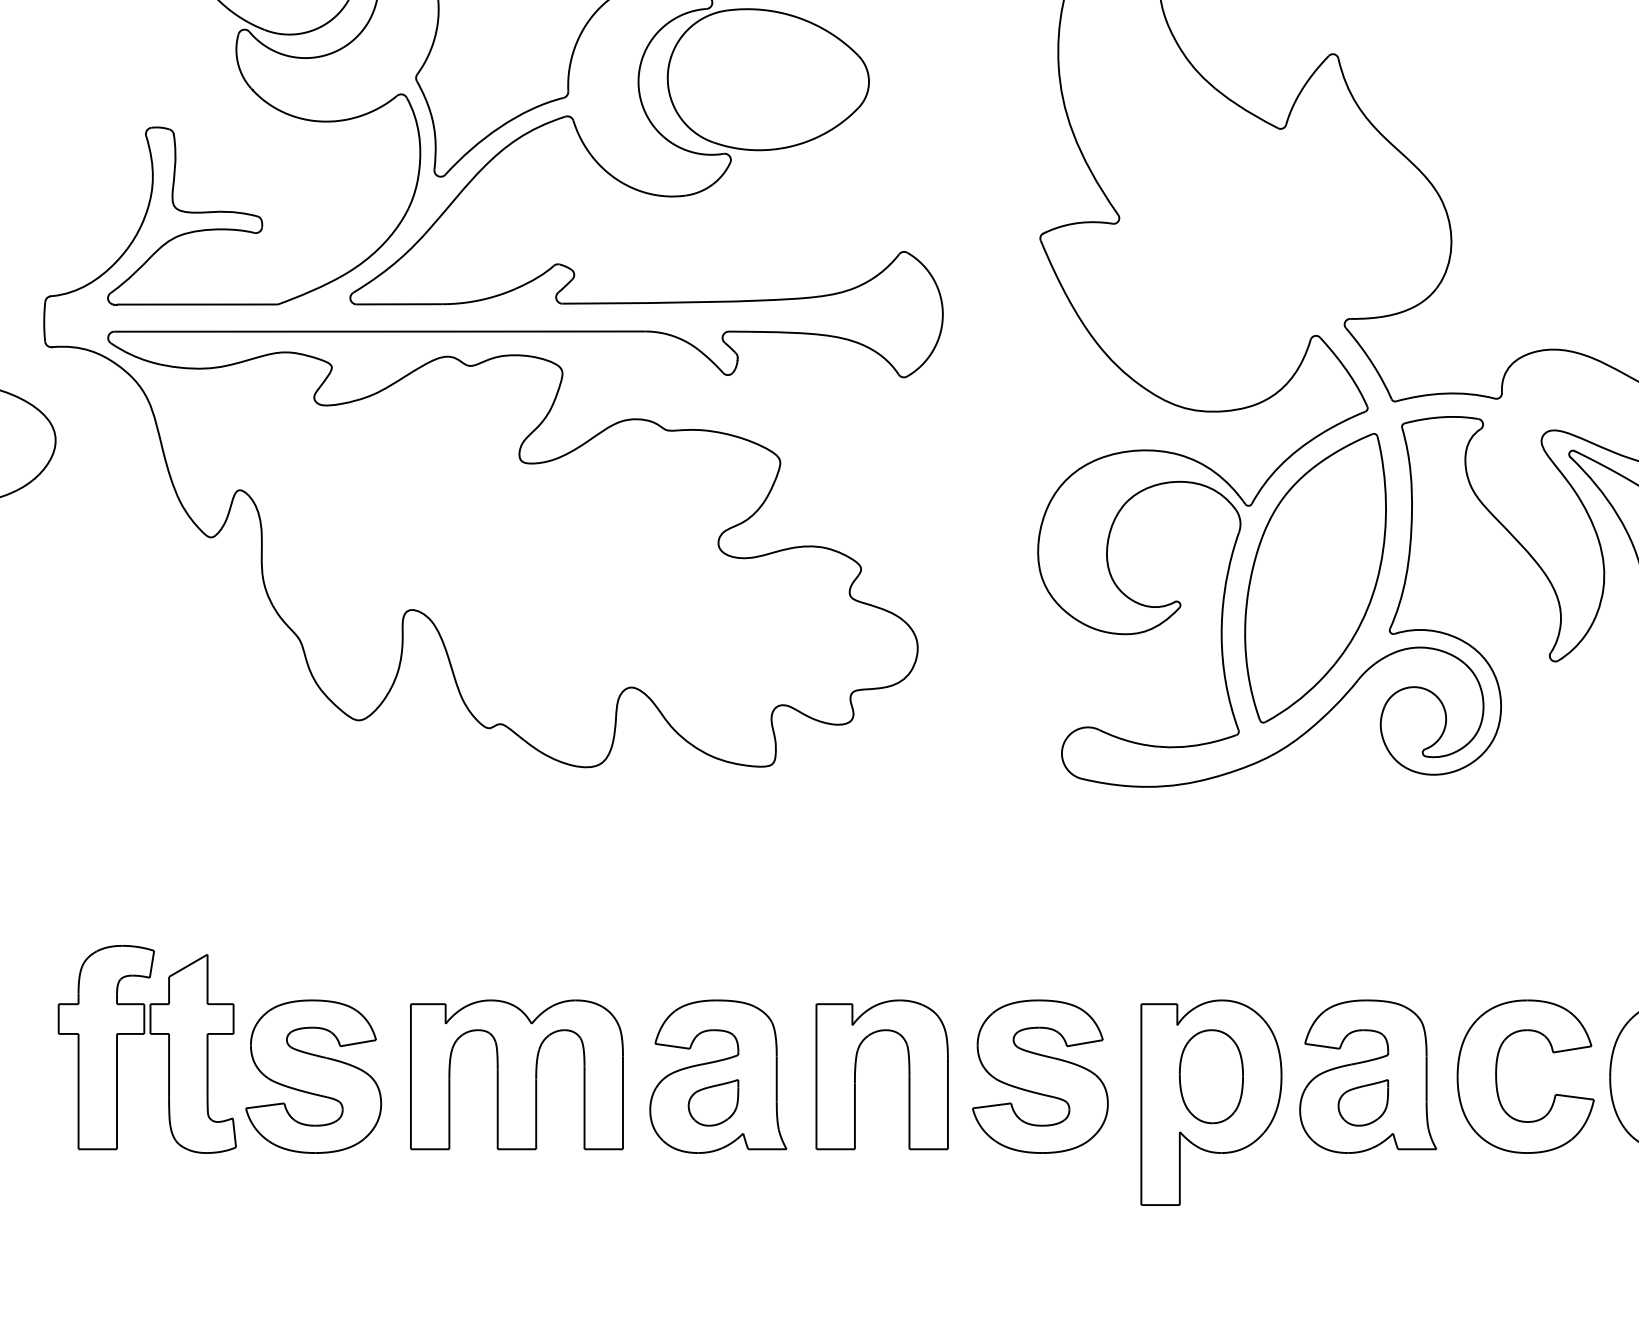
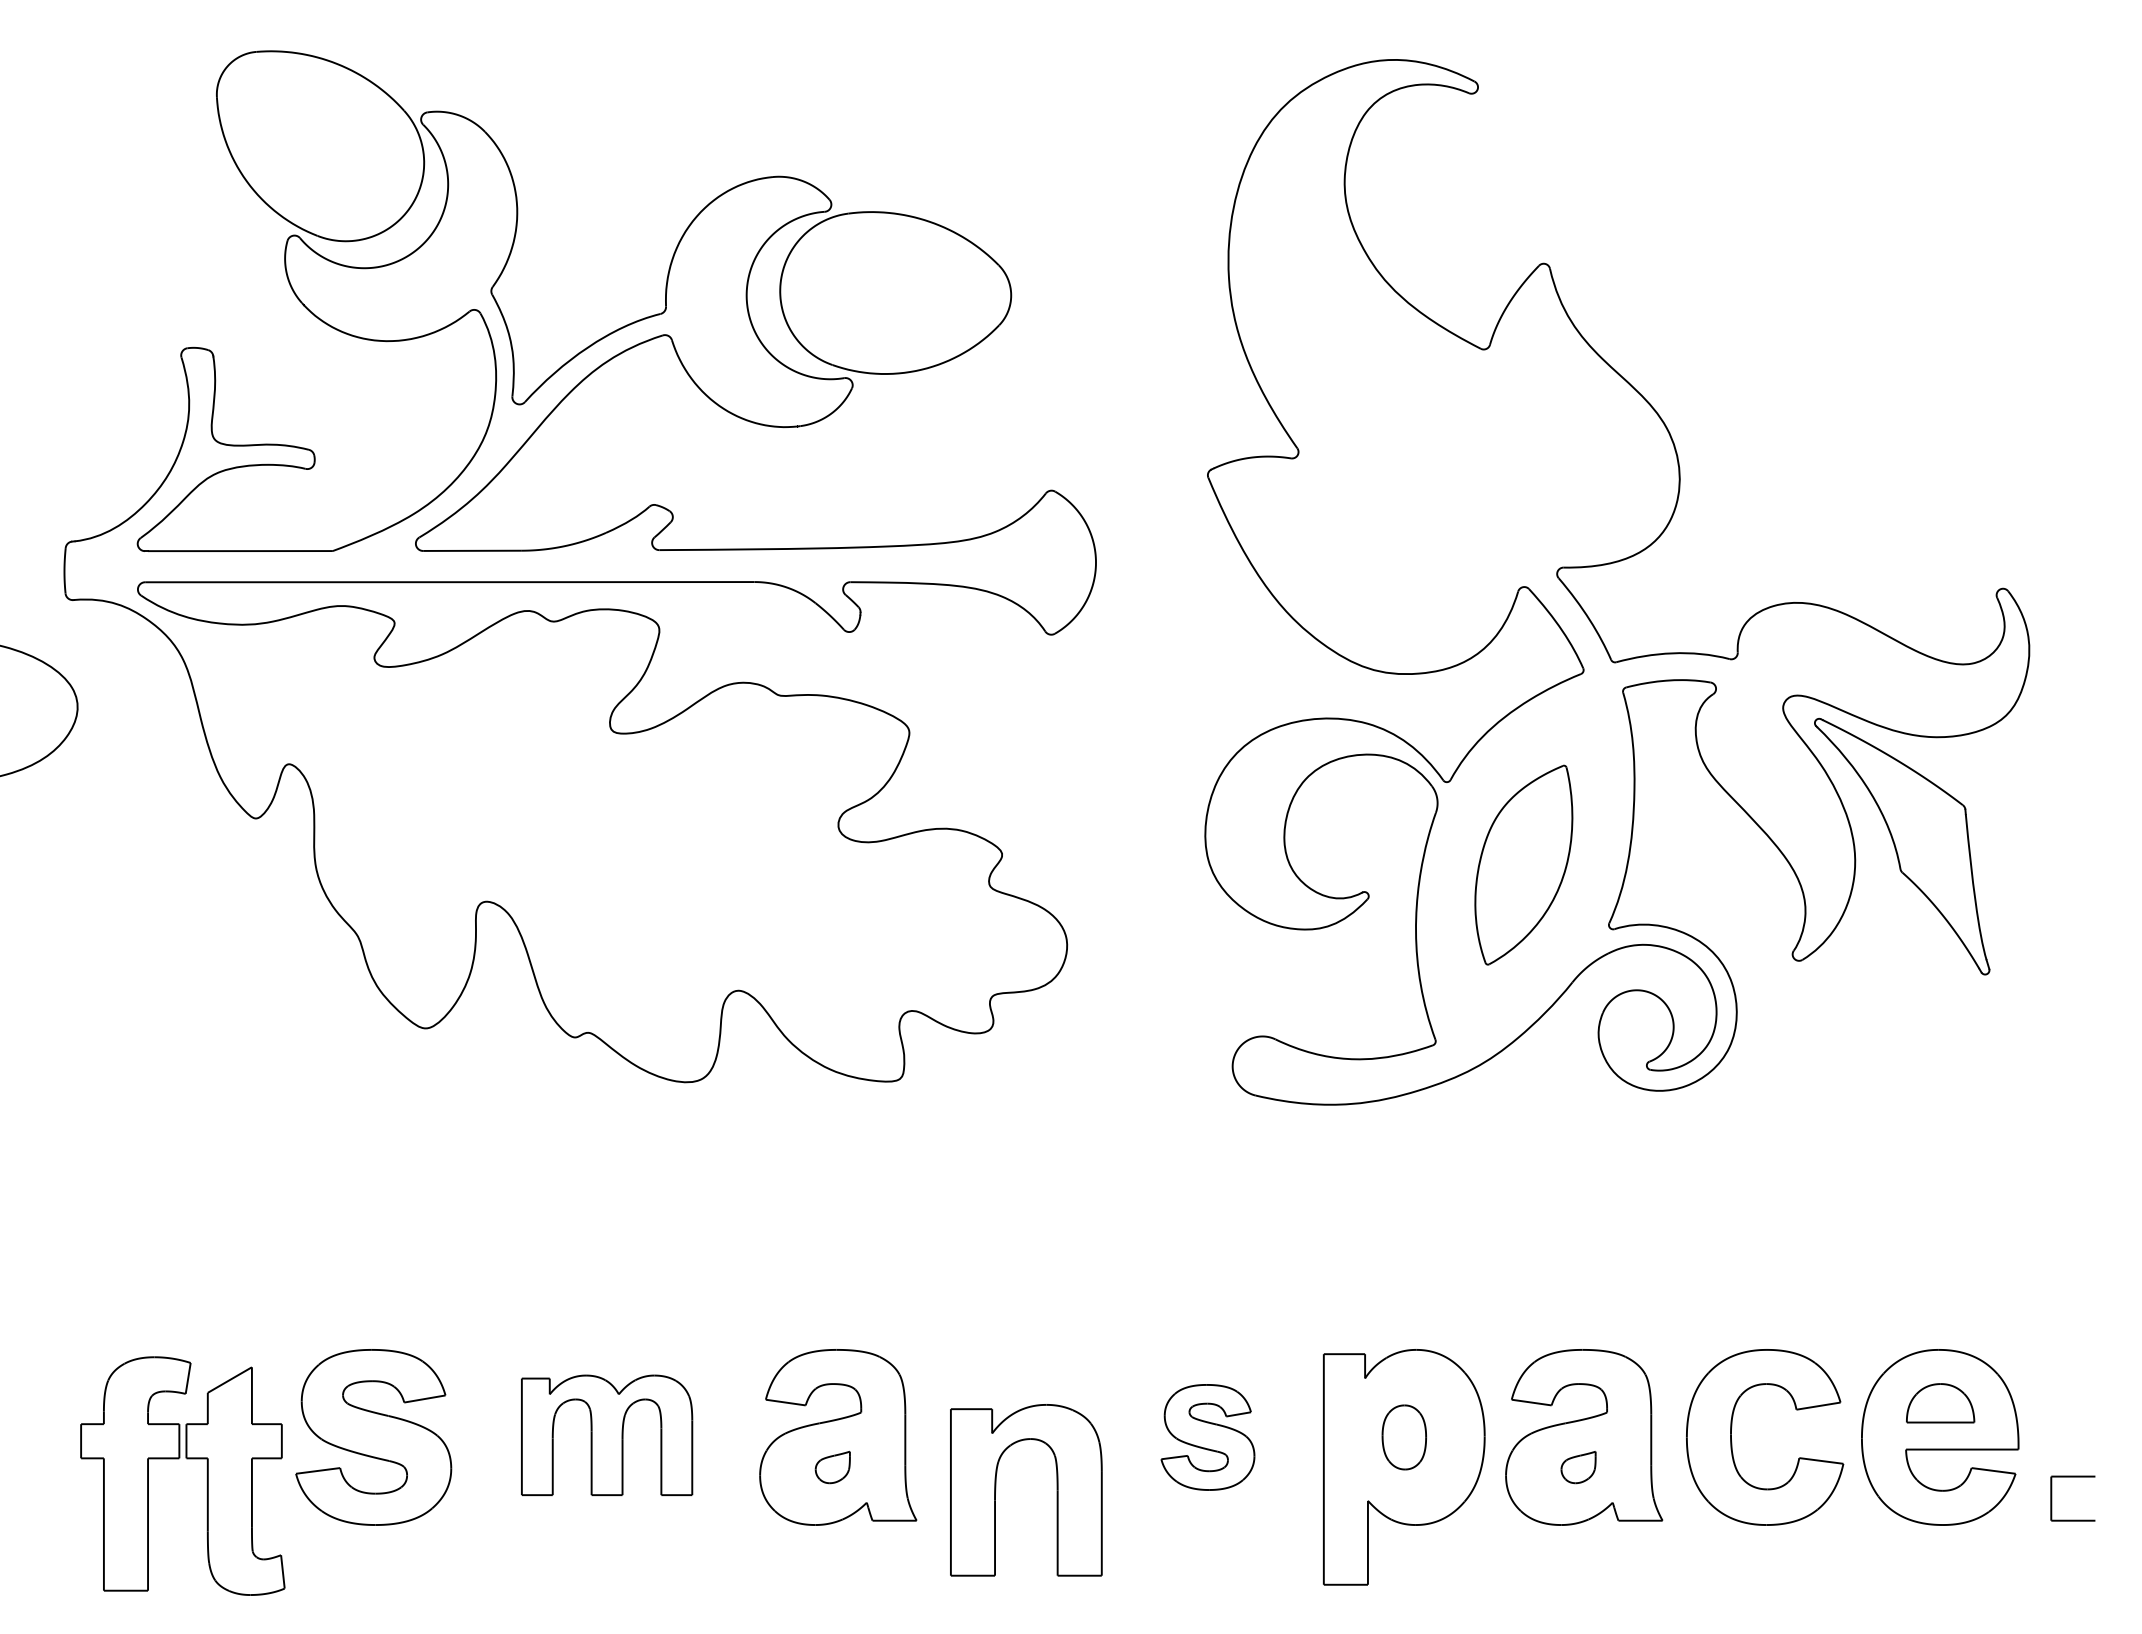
part: (1315, 577) -> (1523, 864), size x0.6
part: (143, 1034) -> (178, 1459), moved
part: (516, 1075) -> (606, 1435), size x0.7
part: (908, 1075) -> (1056, 1490), moved
part: (1040, 1076) -> (1207, 1437), size x0.6
part: (1211, 1076) -> (1404, 1437), size x0.6
part: (713, 1102) -> (832, 1467), size x0.6
part: (1363, 1102) -> (1578, 1467), size x0.6

